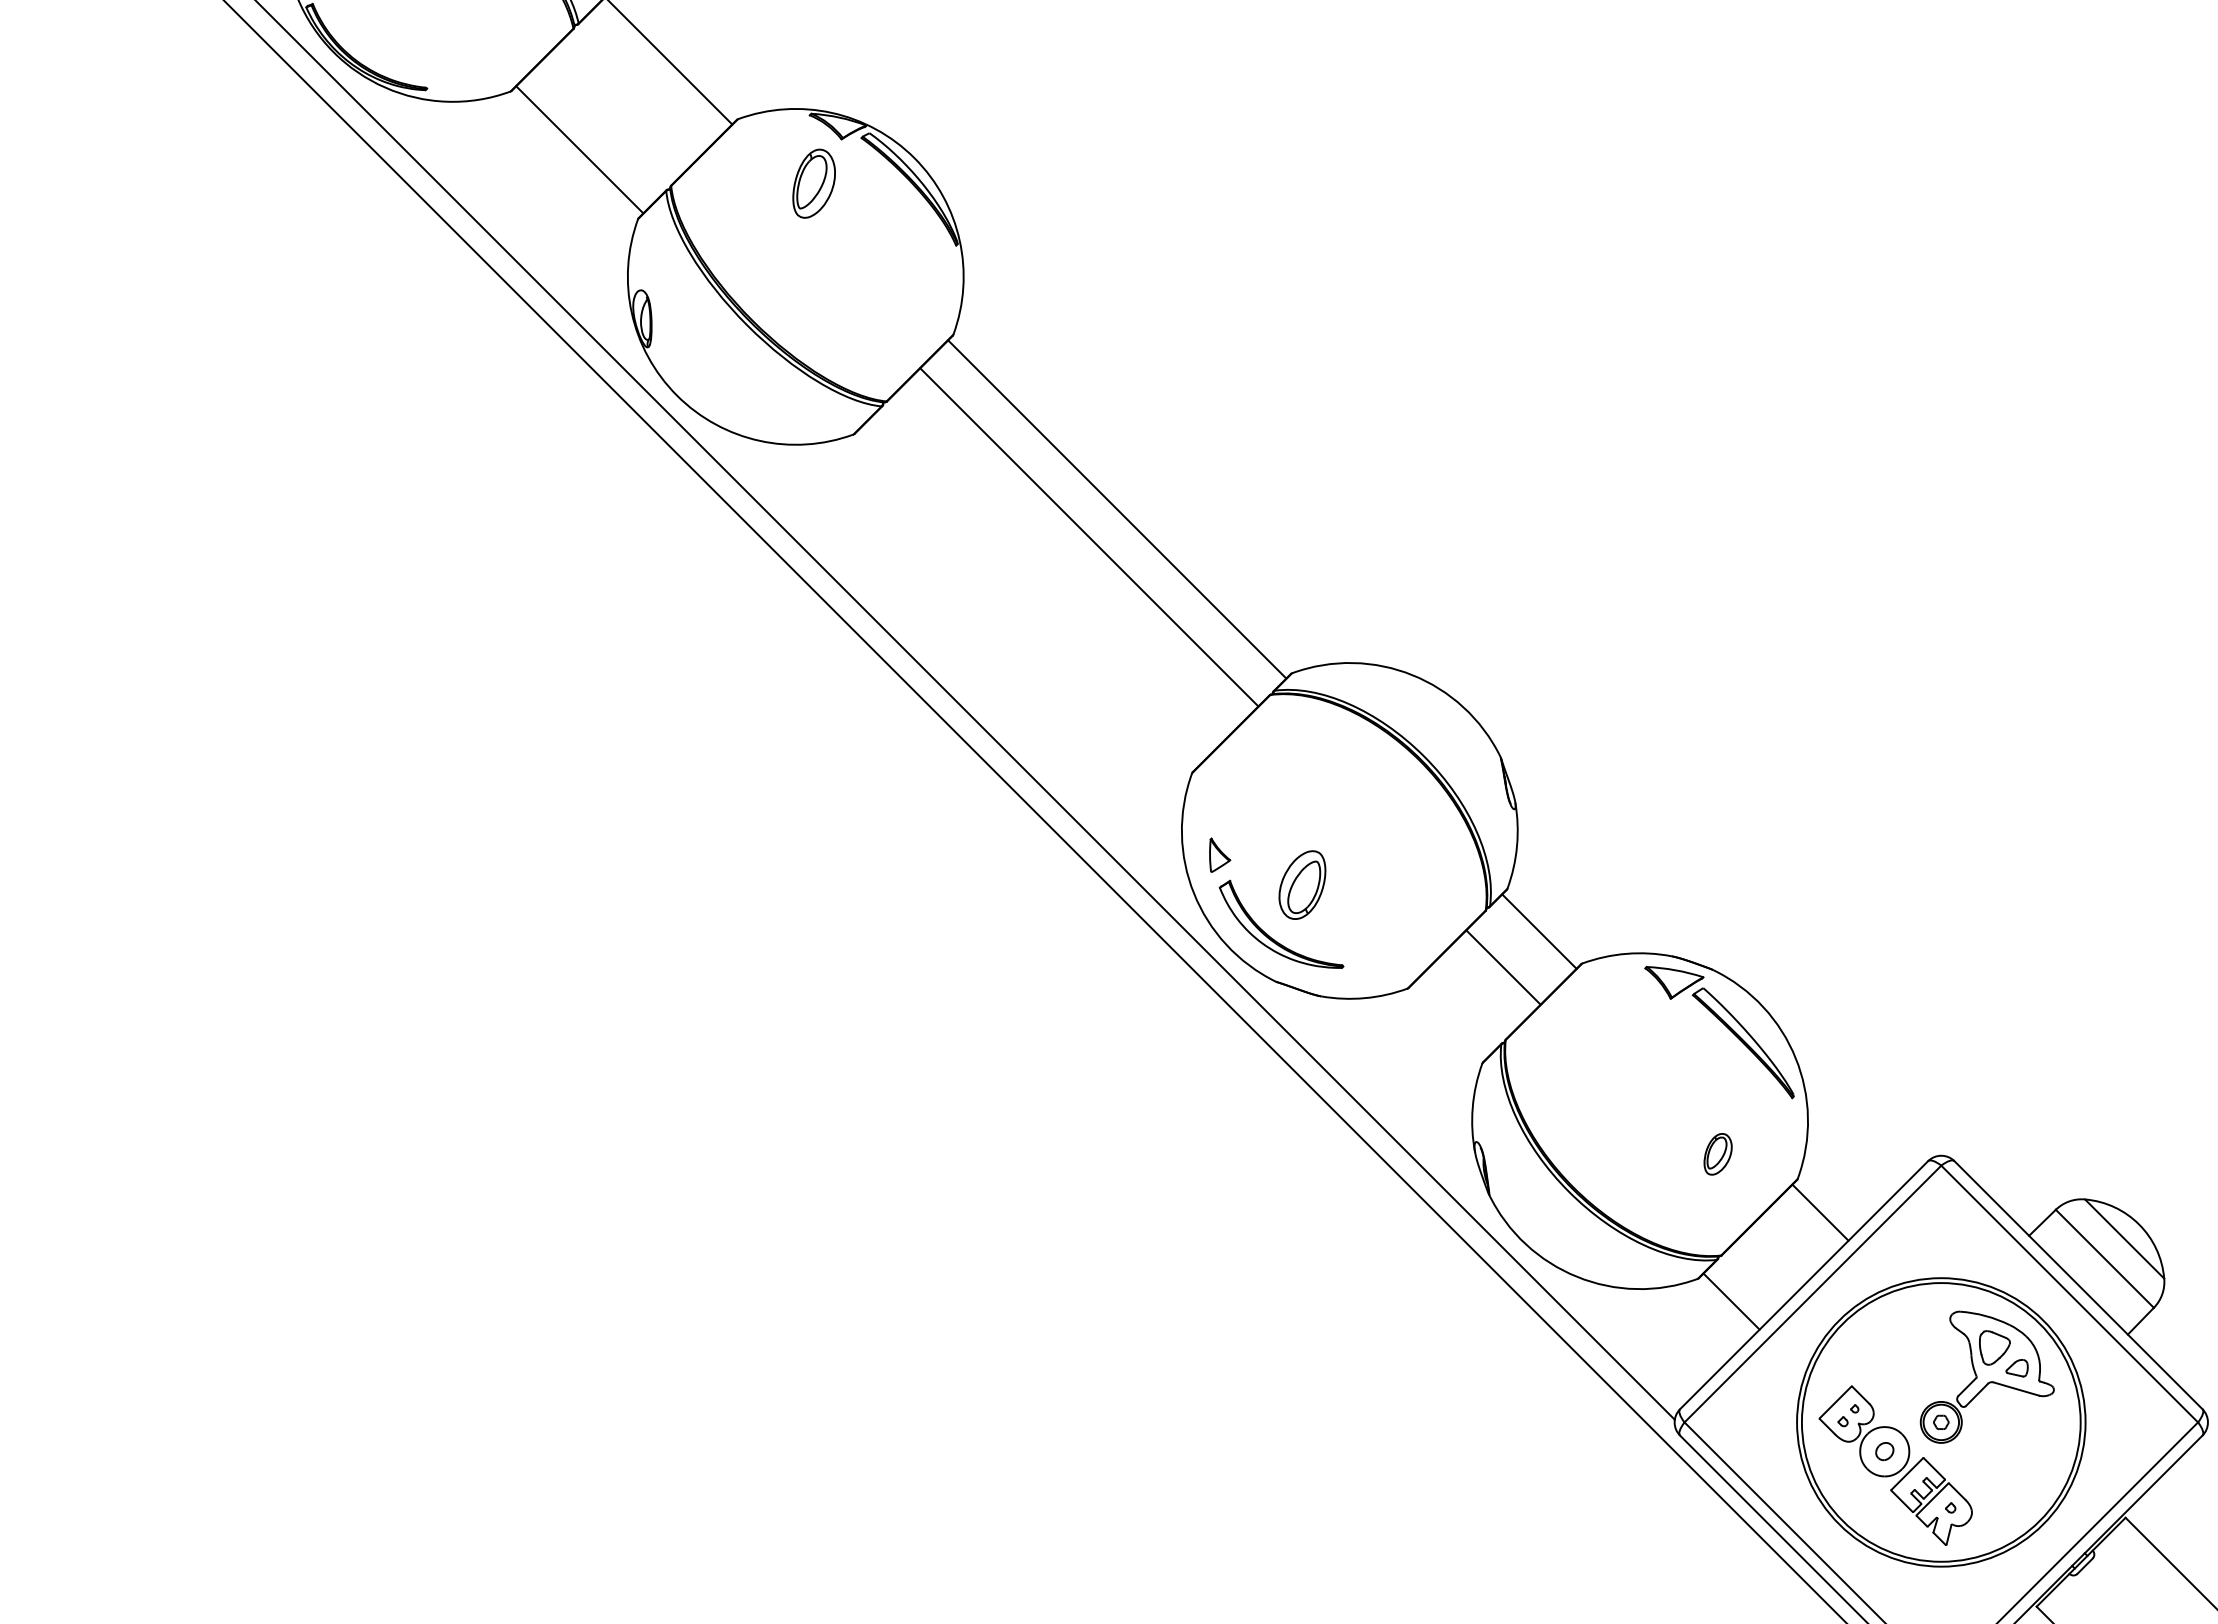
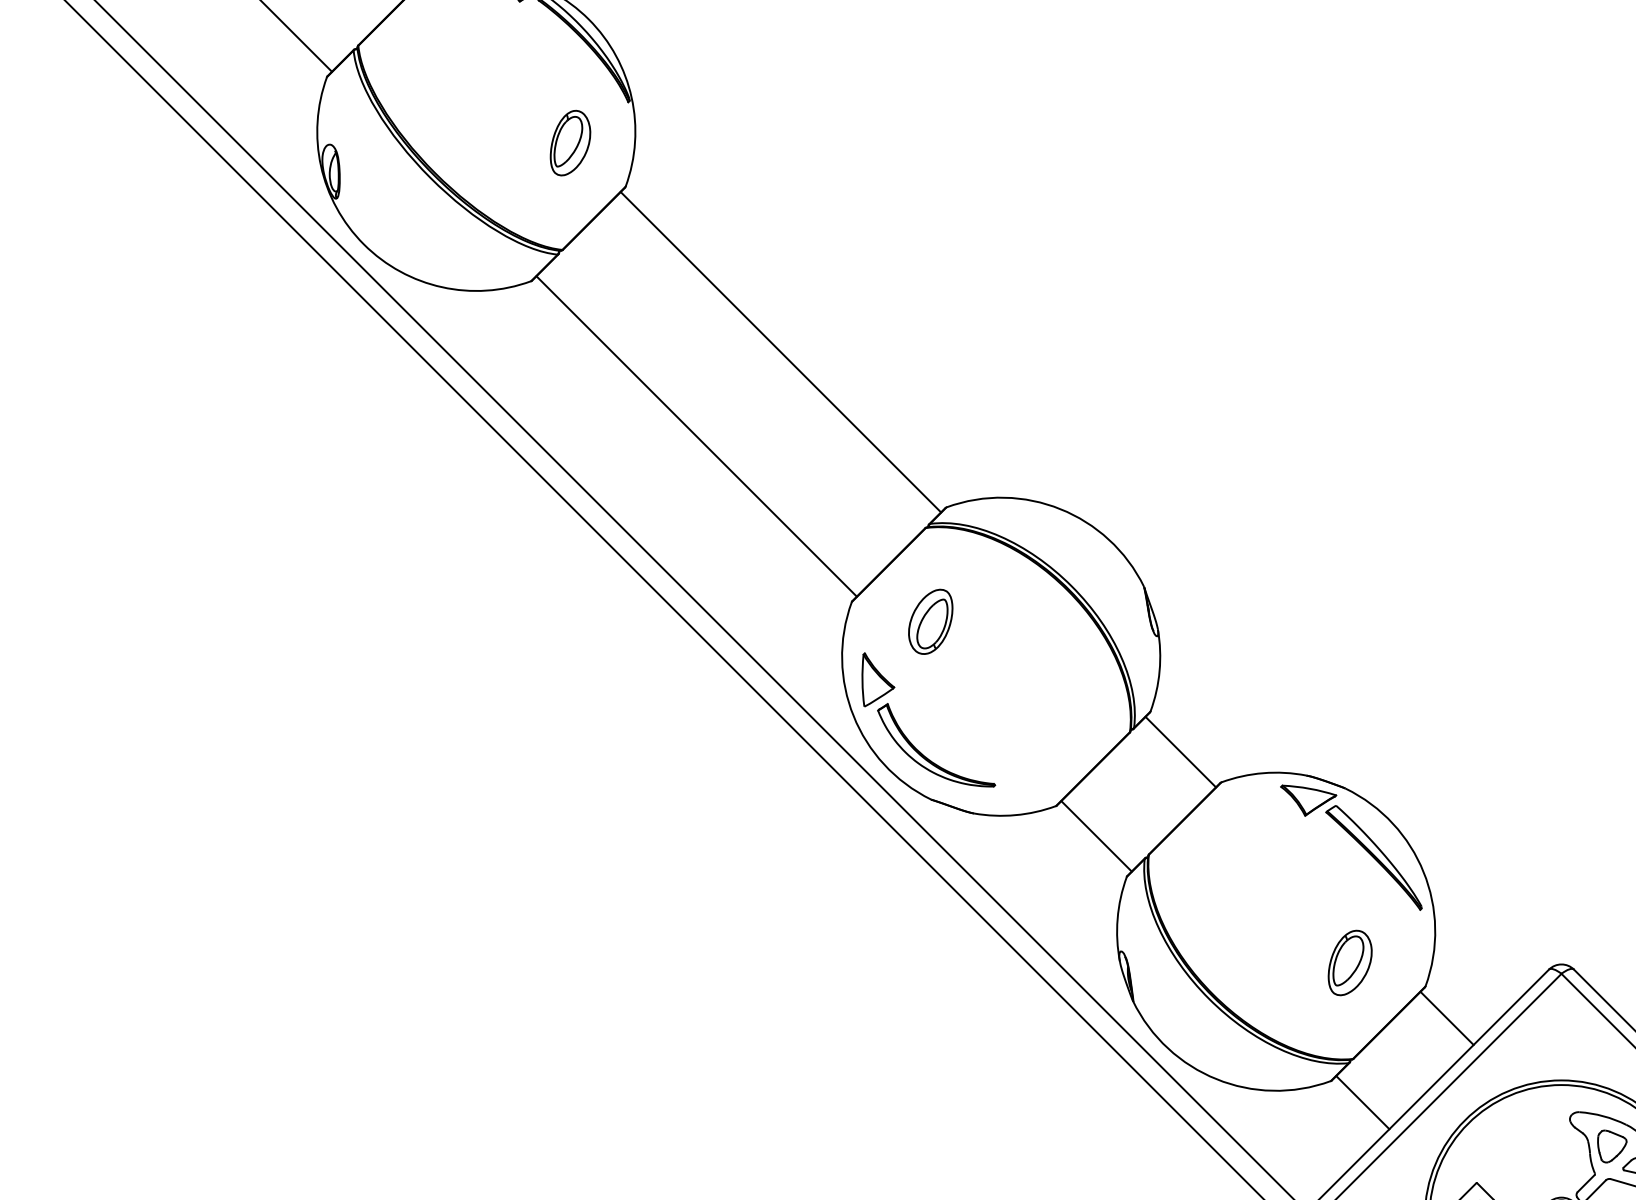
part: (813, 183) -> (569, 142), moved
line: (1089, 537) -> (696, 436), moved
part: (1219, 855) -> (877, 680), size x1.67
part: (1302, 884) -> (930, 621), moved
line: (1503, 967) -> (1096, 836), moved
part: (1717, 1154) -> (1349, 963), size x1.67

